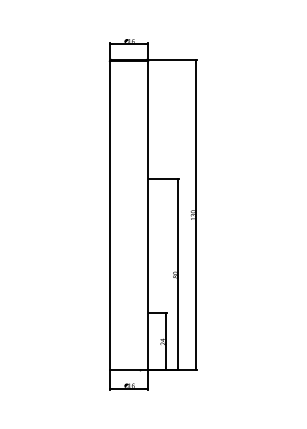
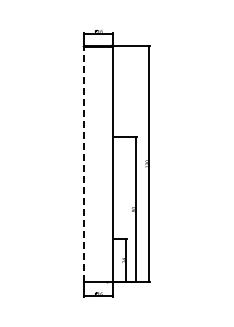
line: (109, 215) -> (83, 164), solid -> dashed

